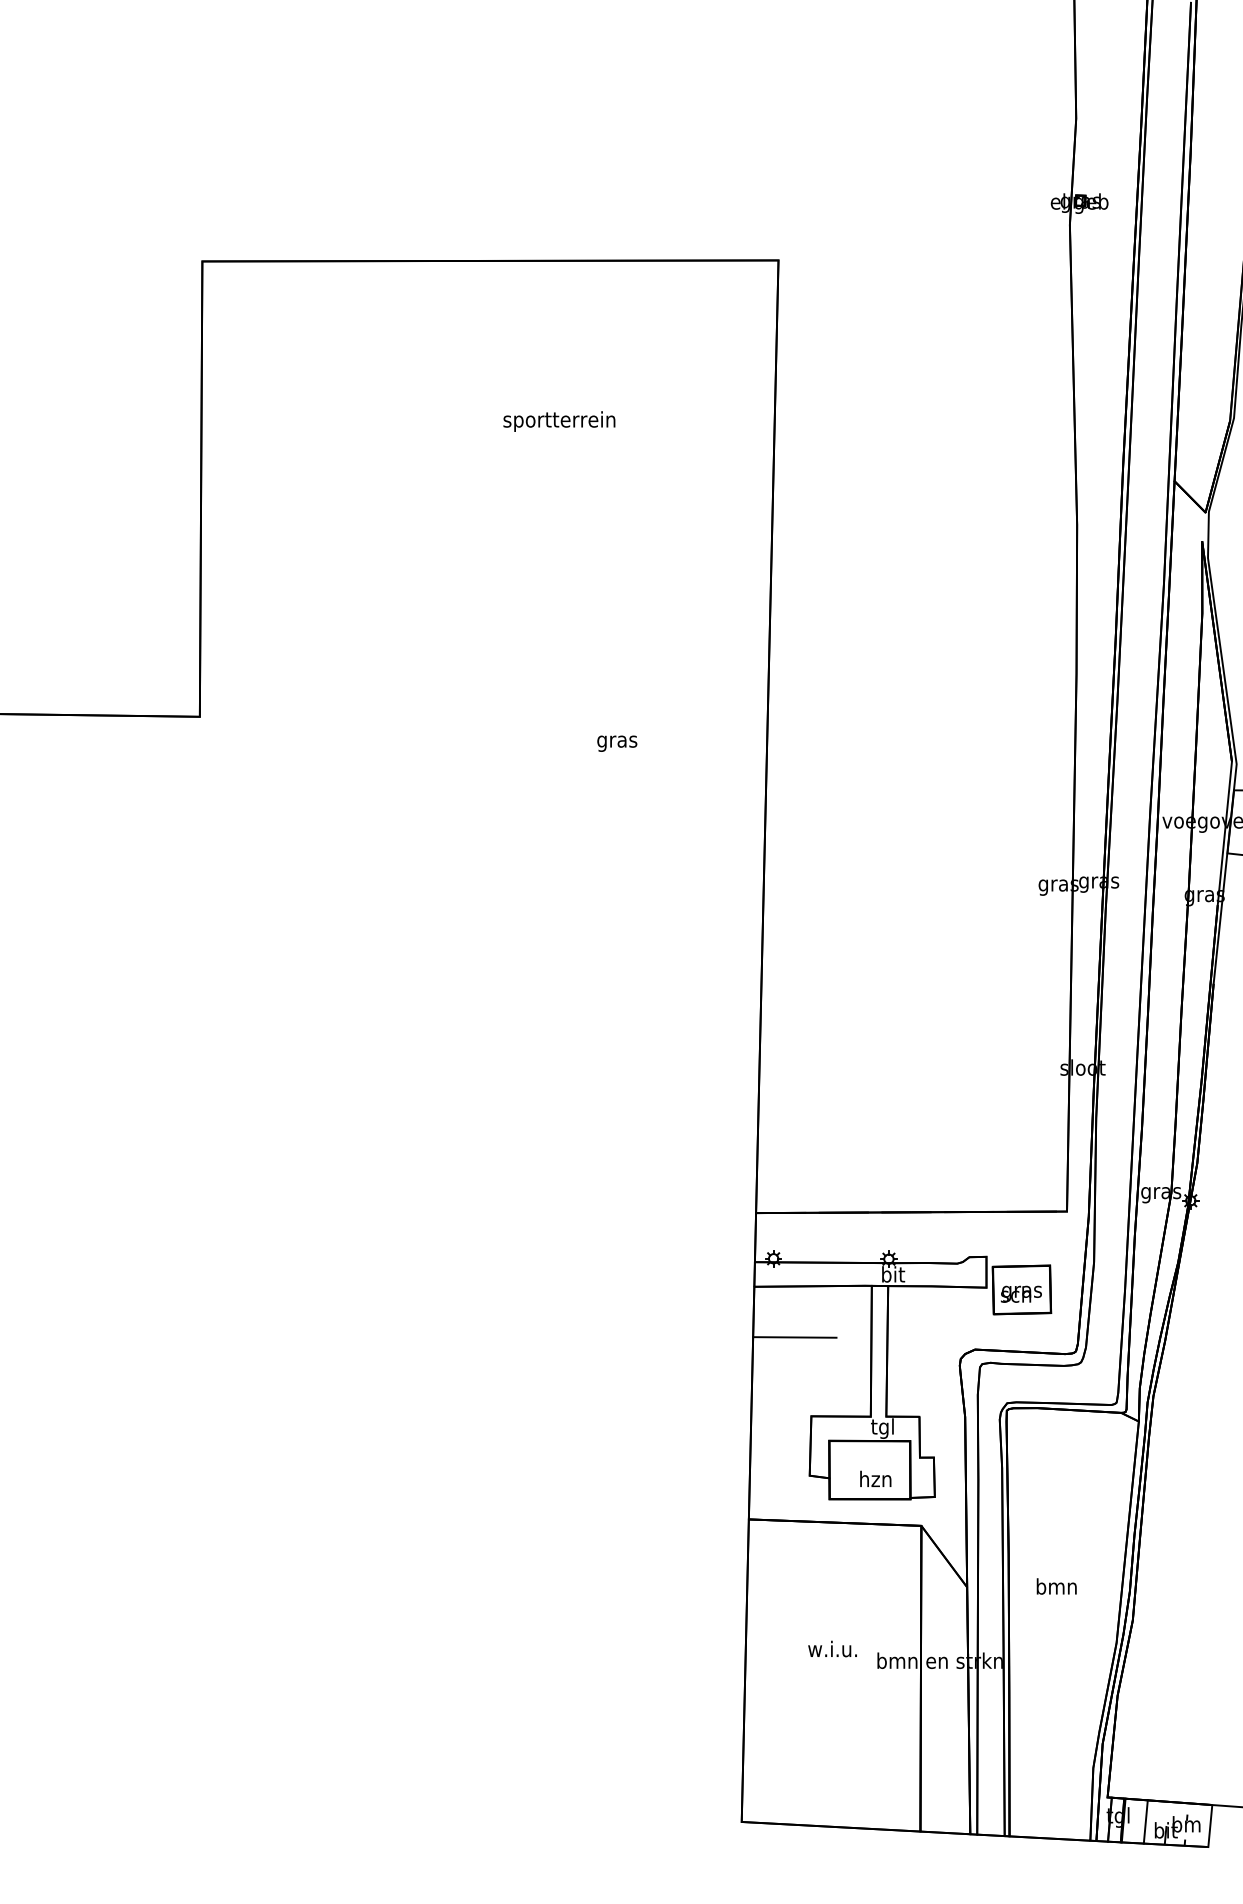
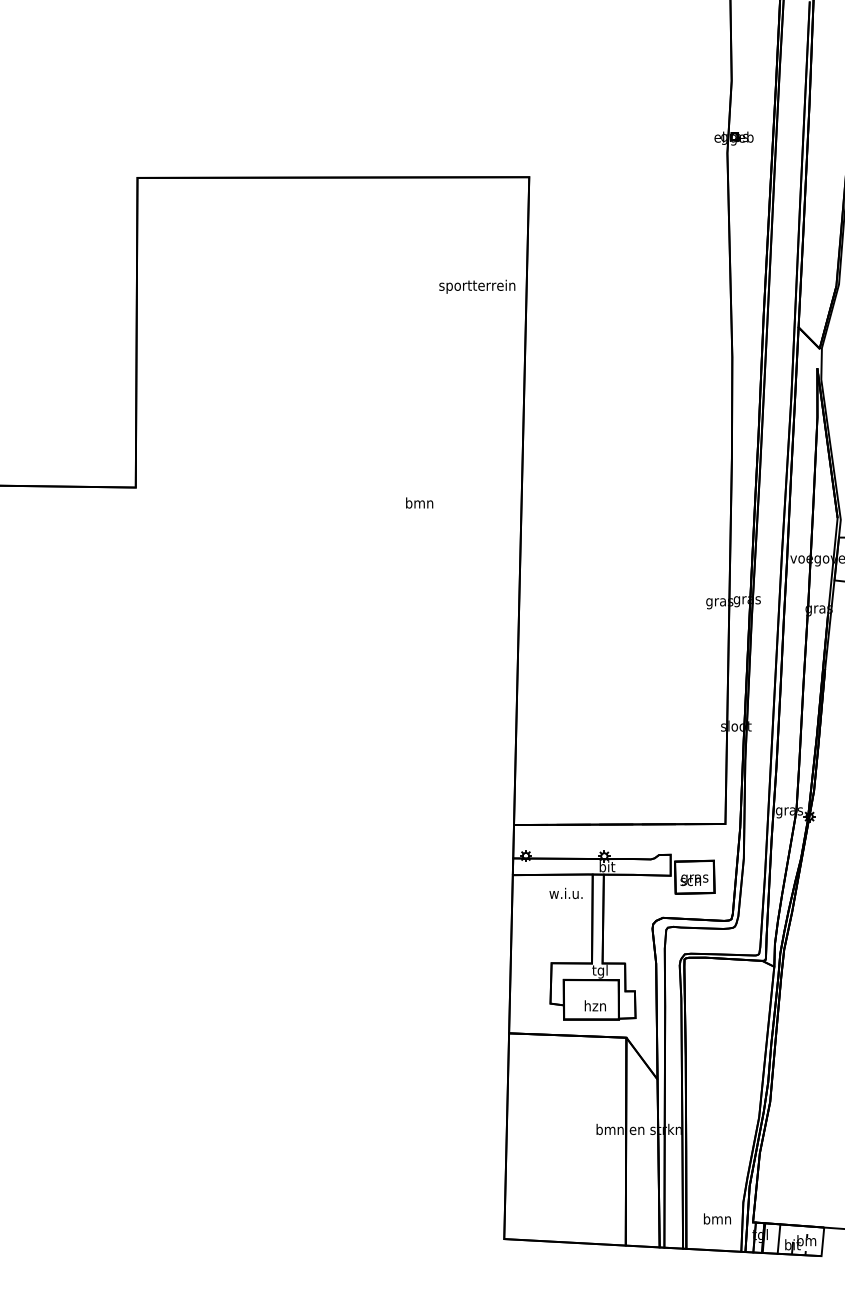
text: (559, 421) -> (477, 286), moved
text: (617, 741) -> (419, 504), gras -> bmn
line: (795, 1337) -> (540, 909), removed
text: (1056, 1585) -> (717, 1218), moved
text: (831, 1647) -> (565, 892), moved

